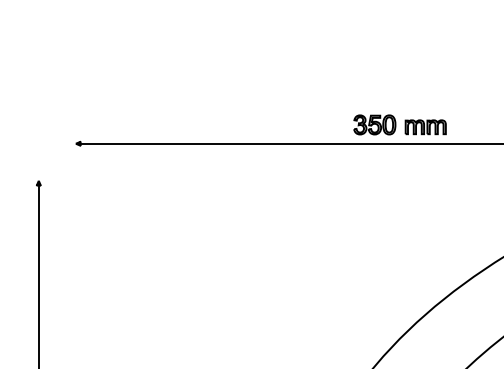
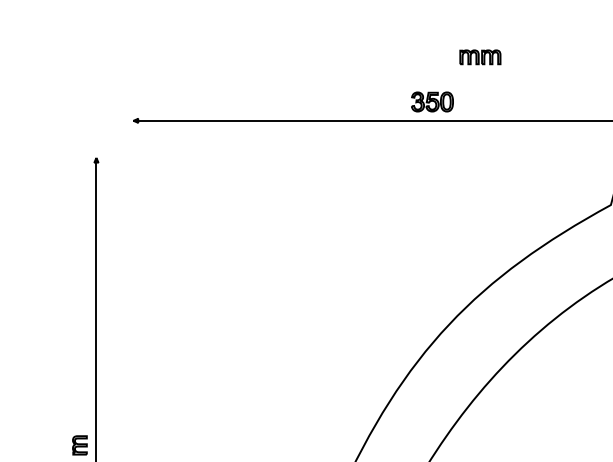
part: (425, 127) -> (480, 57), moved

